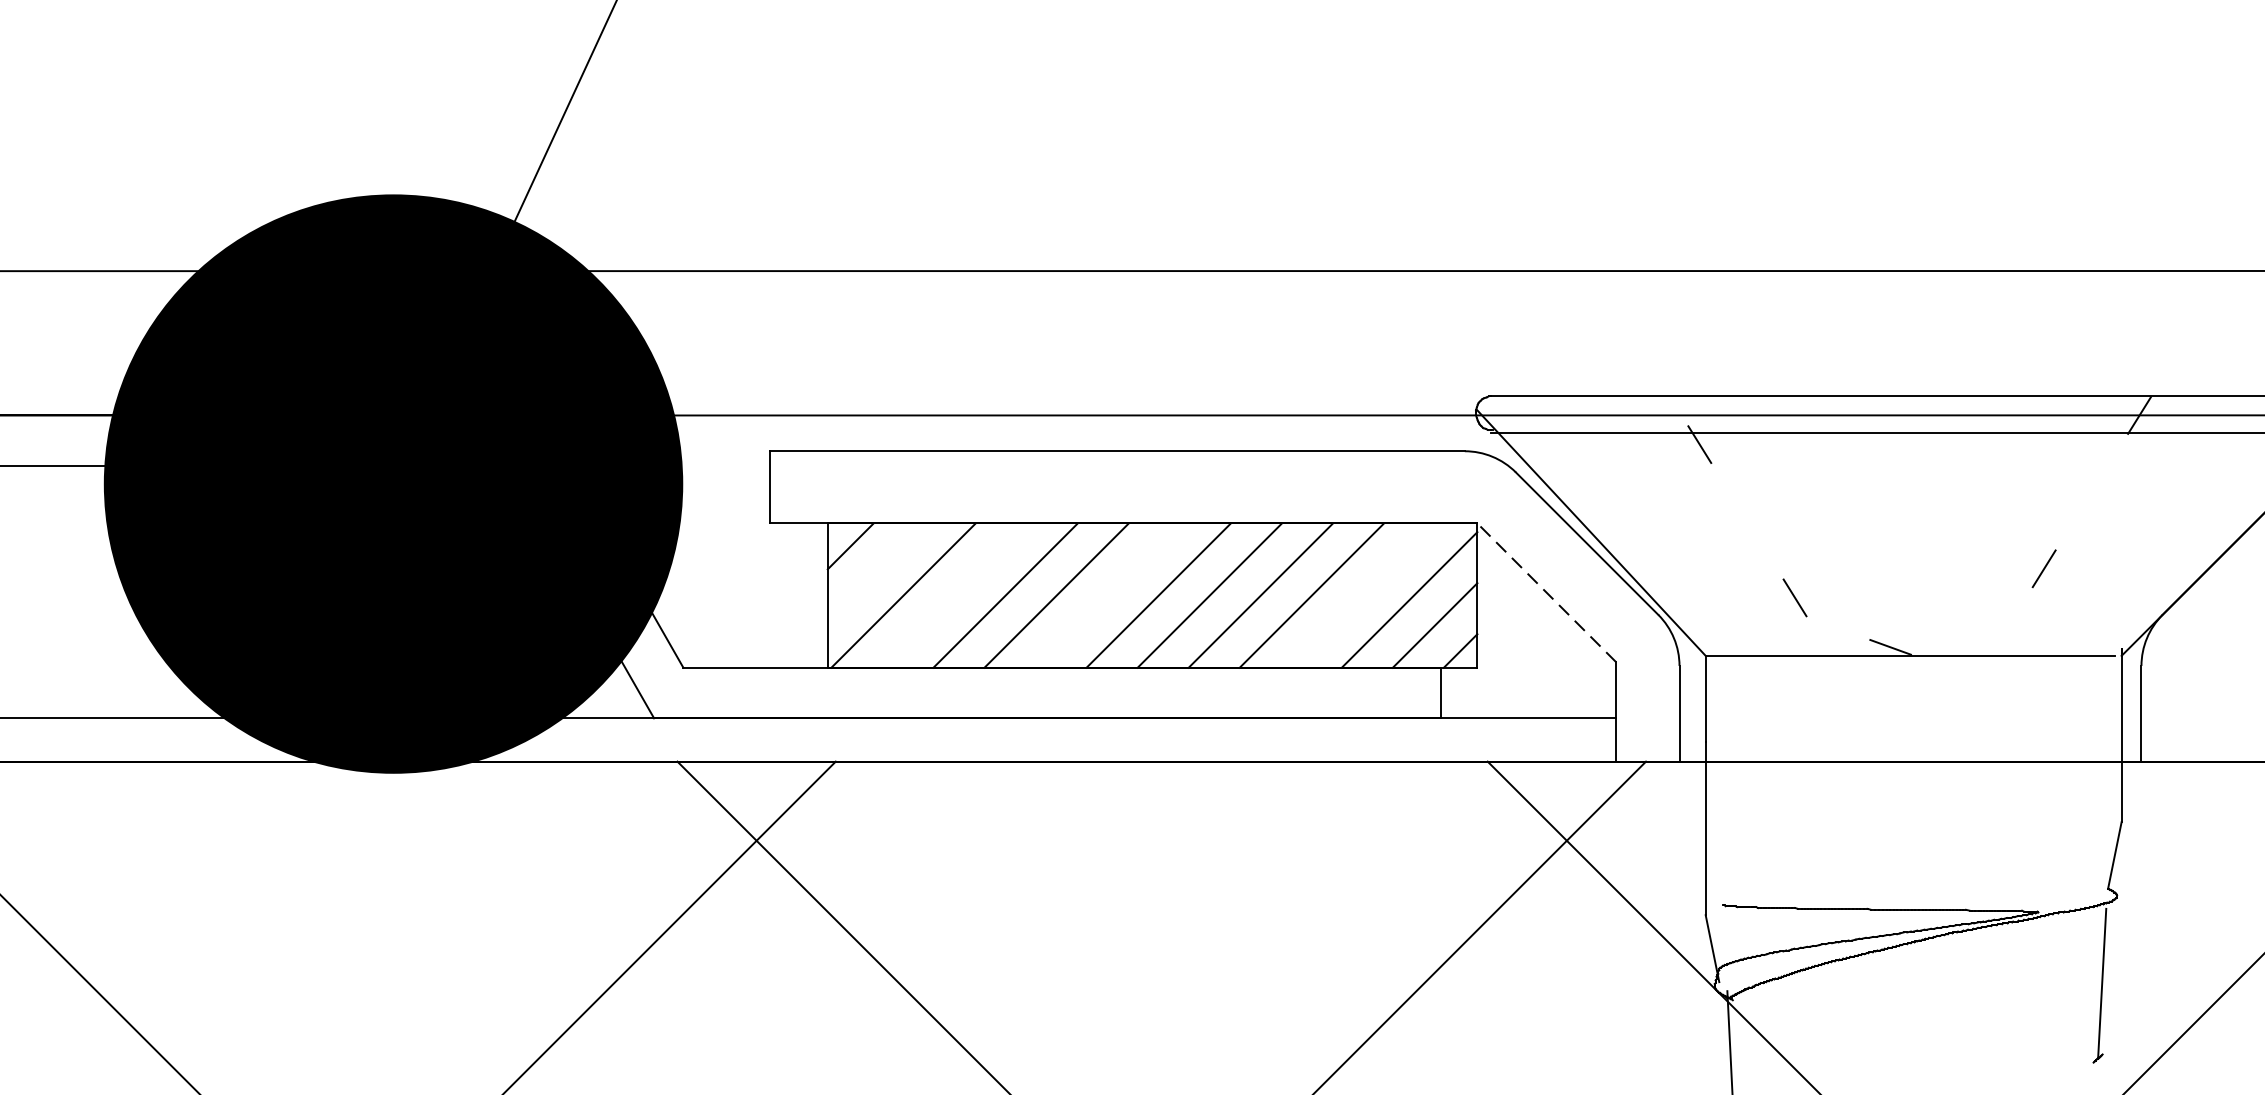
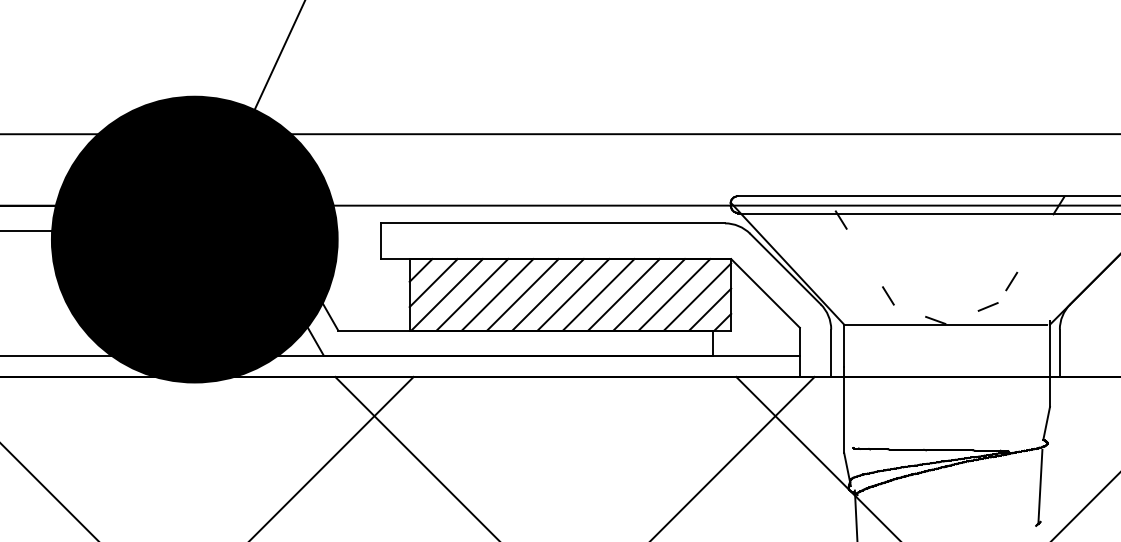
line: (875, 572) -> (433, 283), added
line: (1546, 592) -> (765, 293), dashed -> solid
line: (954, 594) -> (472, 294), added
line: (1106, 594) -> (547, 294), added
line: (1362, 594) -> (674, 294), added
line: (1995, 619) -> (987, 306), added

